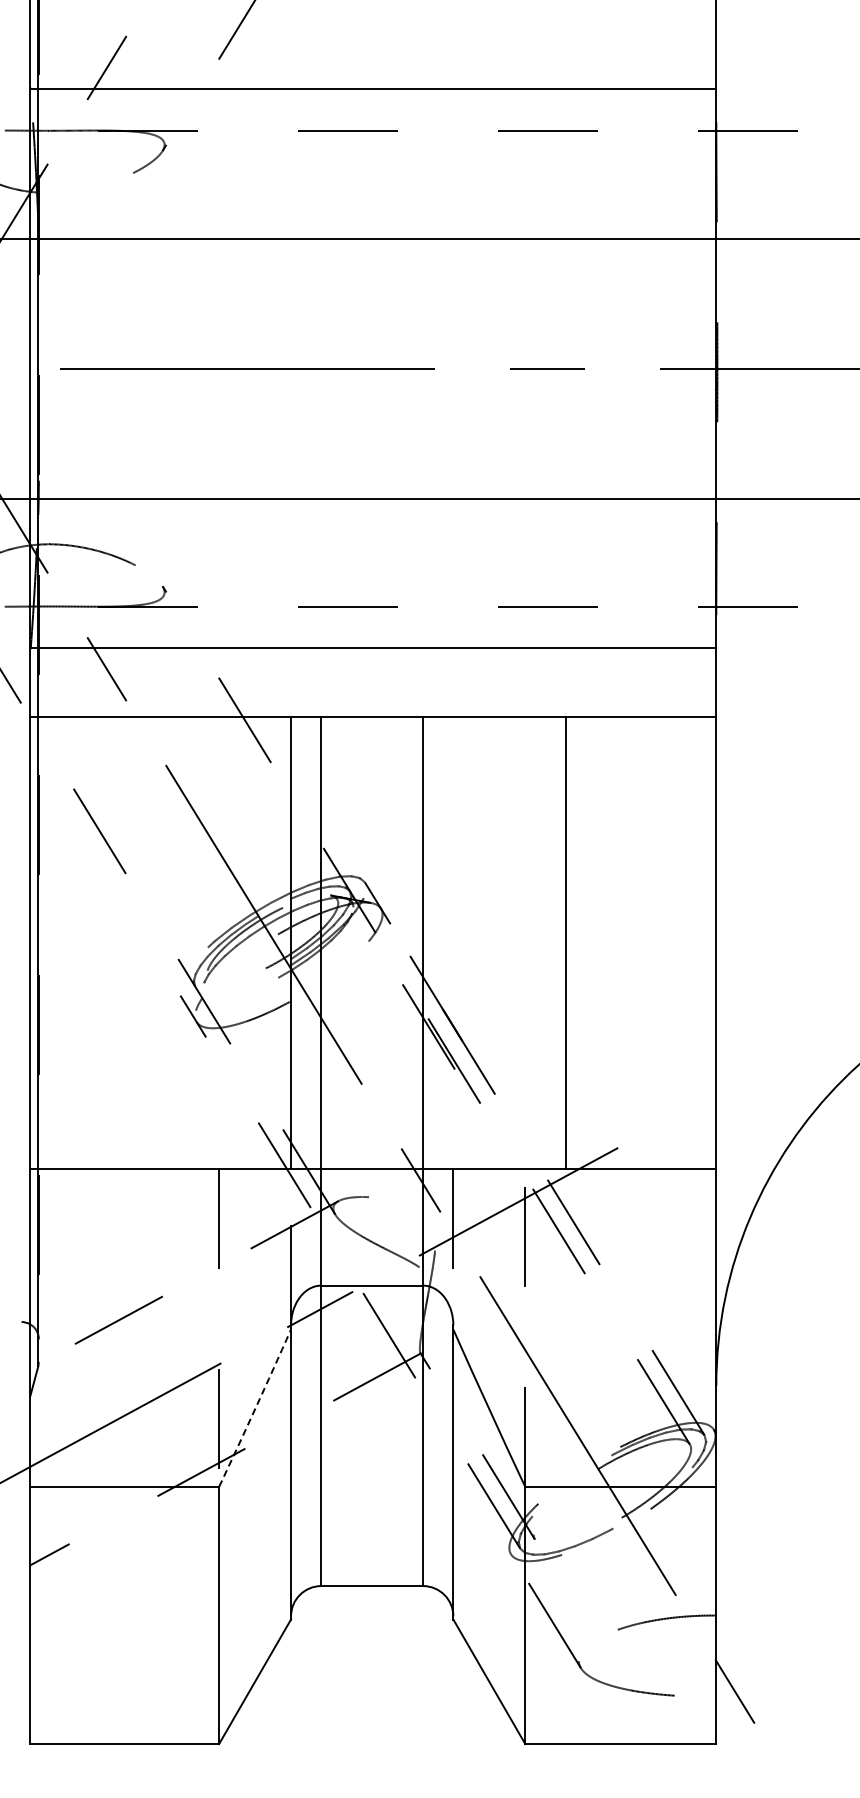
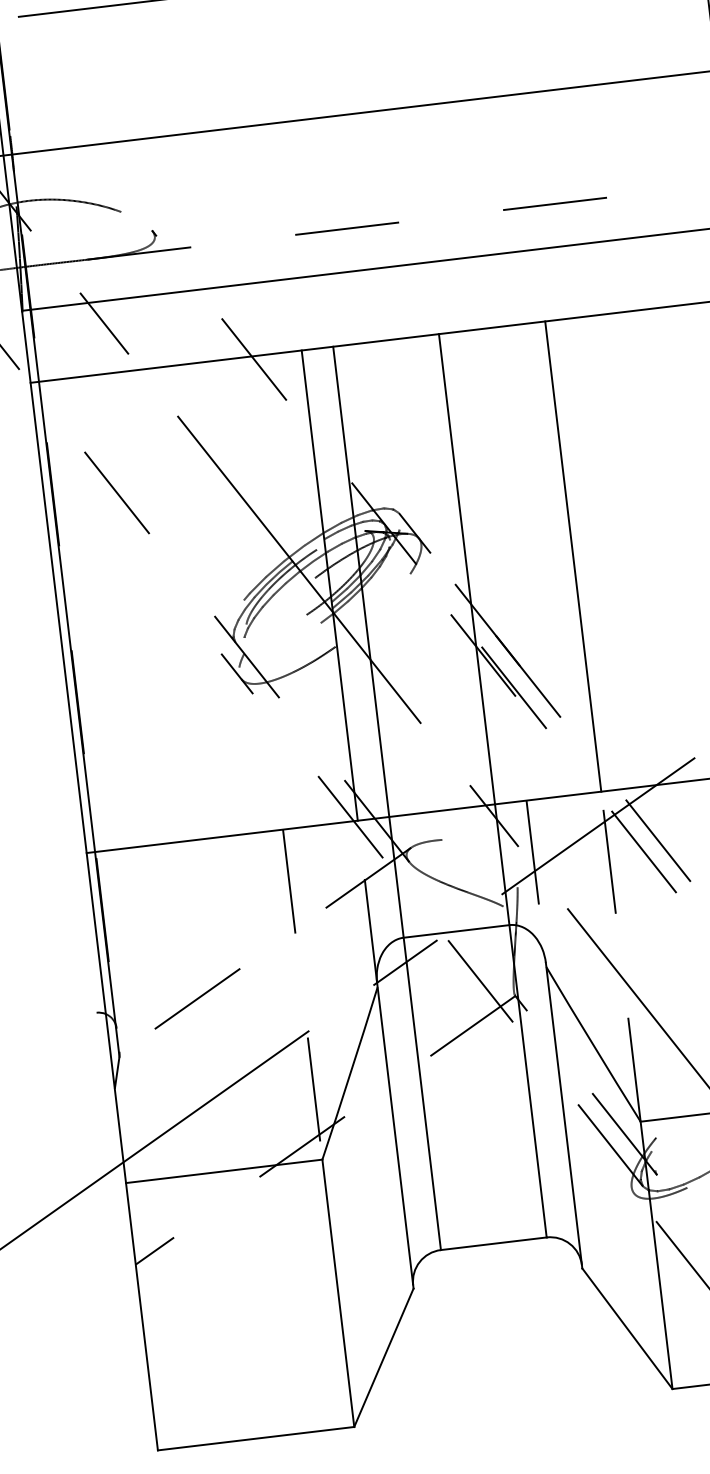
line: (566, 943) -> (573, 556), moved
arc: (255, 1408) -> (350, 1073), dashed -> solid

